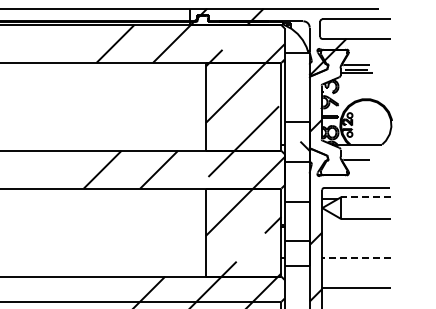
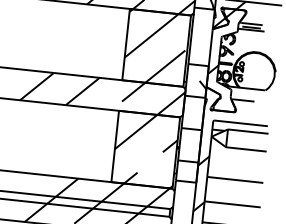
line: (365, 197) -> (247, 131), dashed -> solid
line: (356, 257) -> (235, 179), dashed -> solid

